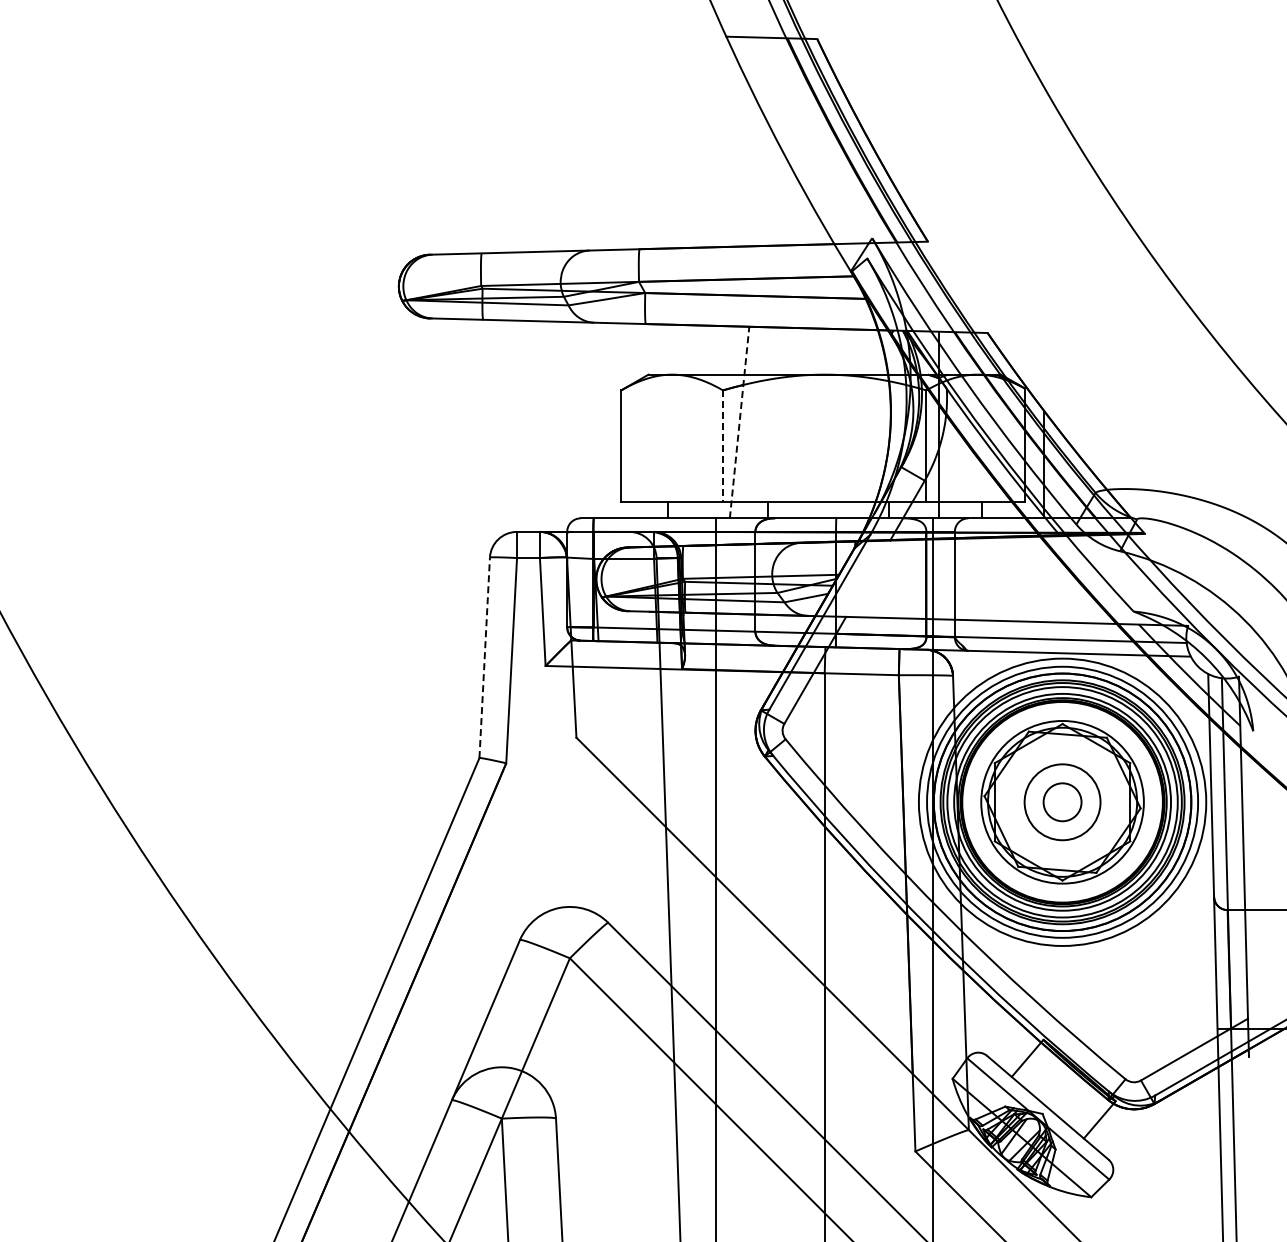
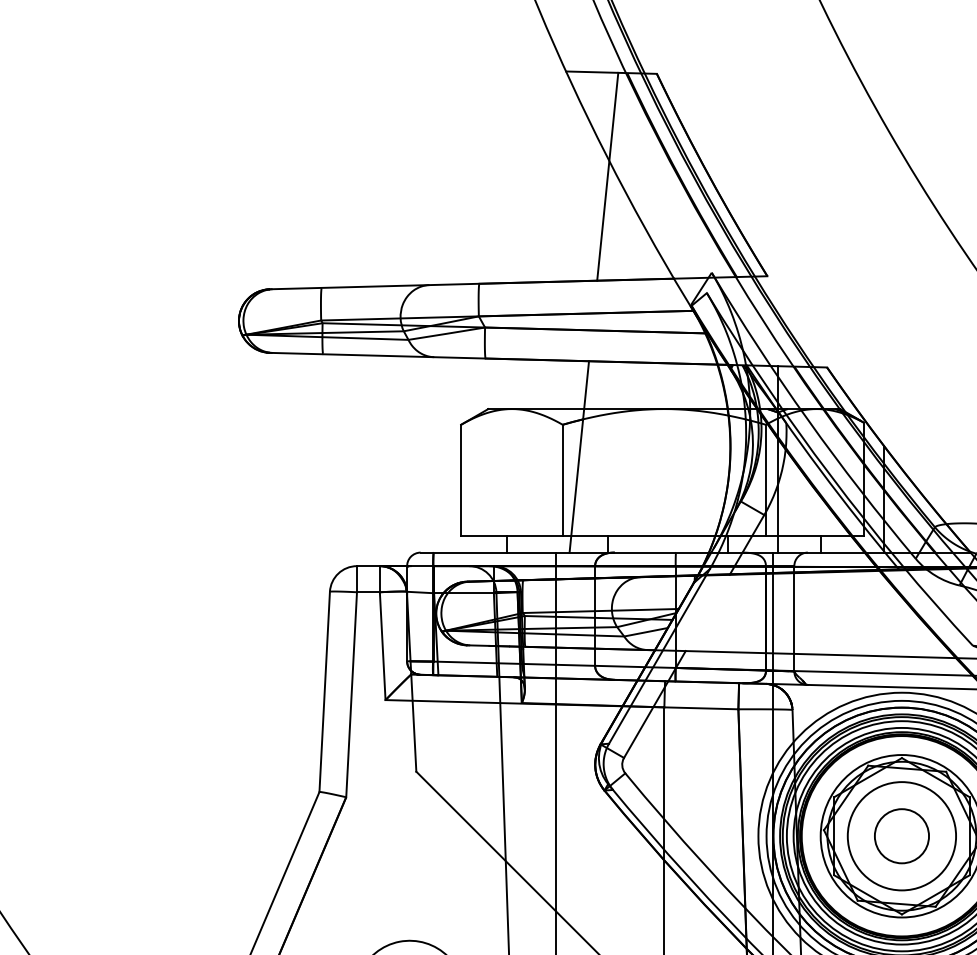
line: (767, 142) -> (607, 177), added
line: (739, 422) -> (579, 456), dashed -> solid
line: (723, 446) -> (563, 480), dashed -> solid
line: (484, 657) -> (324, 691), dashed -> solid
circle: (1062, 802) -> (901, 836), size x1.43
circle: (1062, 802) -> (901, 836), size x1.43

